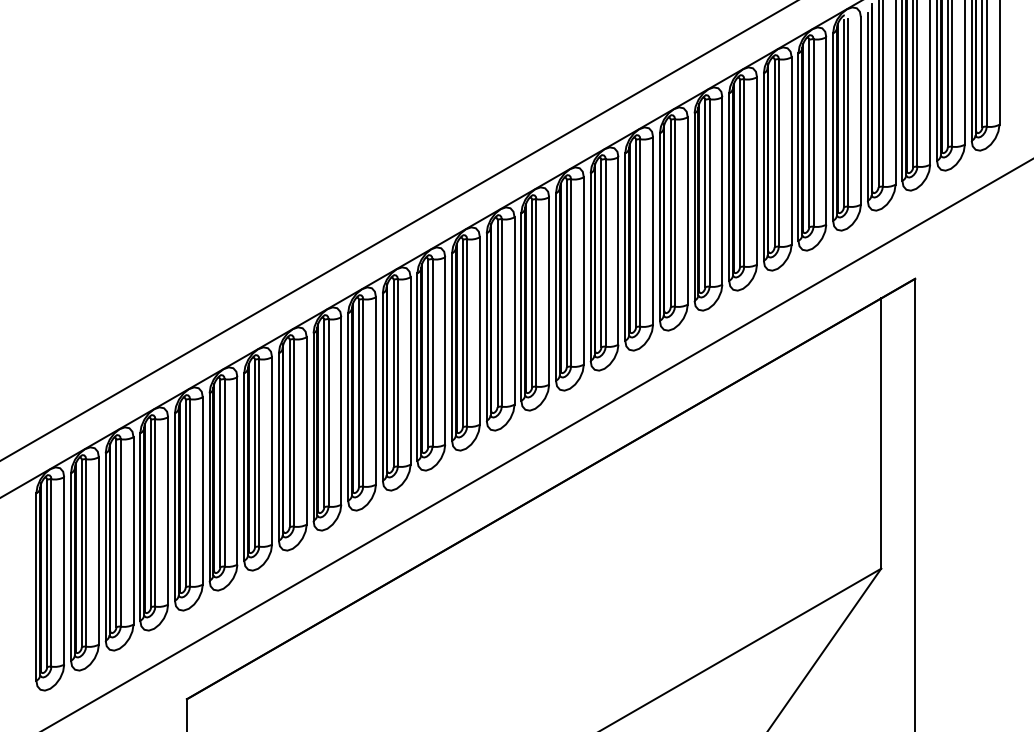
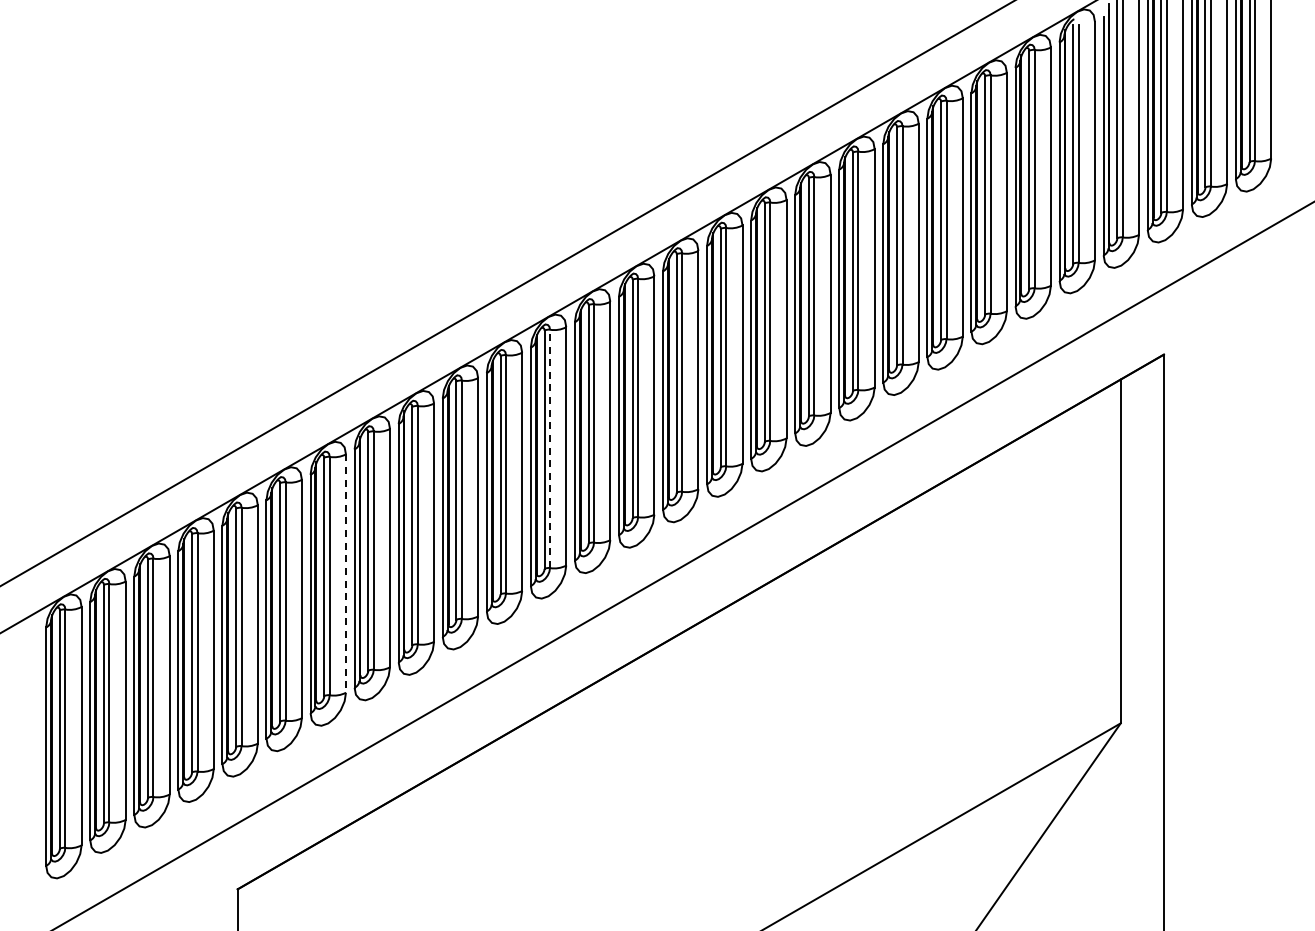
line: (432, 352) -> (550, 448), solid -> dashed
line: (271, 451) -> (345, 574), solid -> dashed

